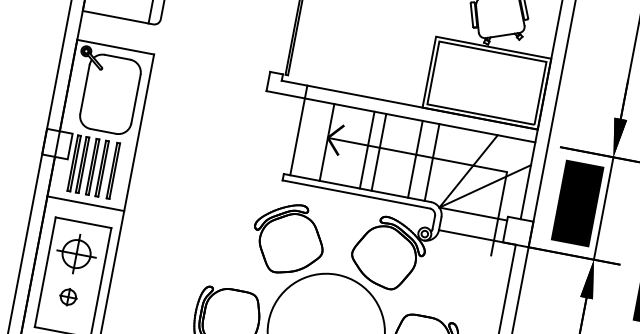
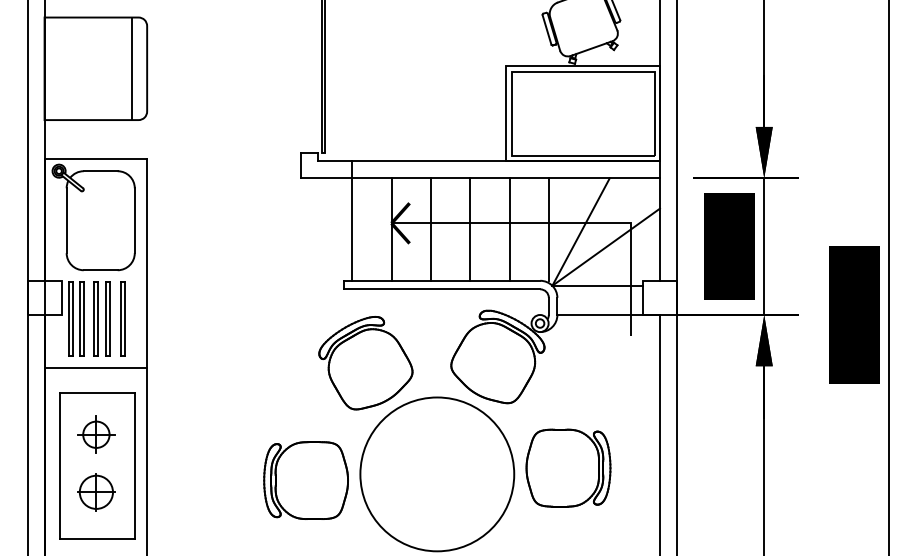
line: (367, 150) -> (470, 229), moved
line: (378, 152) -> (430, 229), moved
line: (431, 162) -> (548, 229), moved
part: (76, 253) -> (96, 434), size x0.71
part: (68, 297) -> (96, 492), size x1.67

